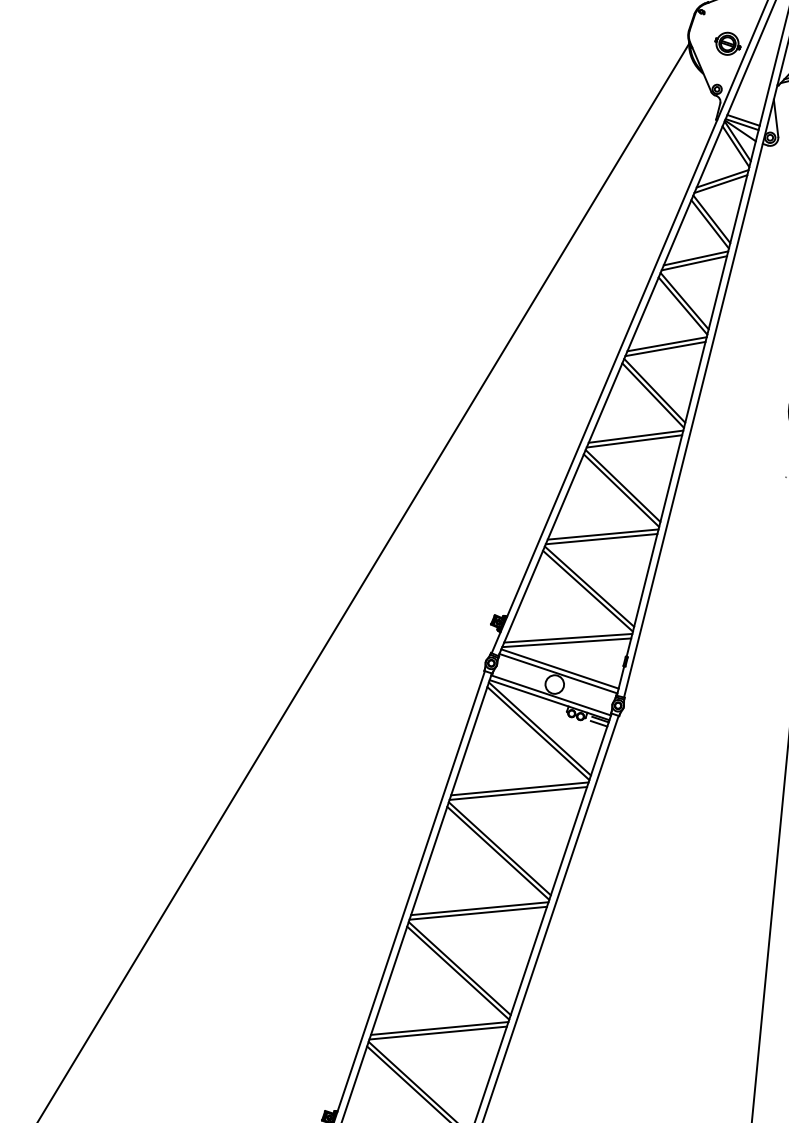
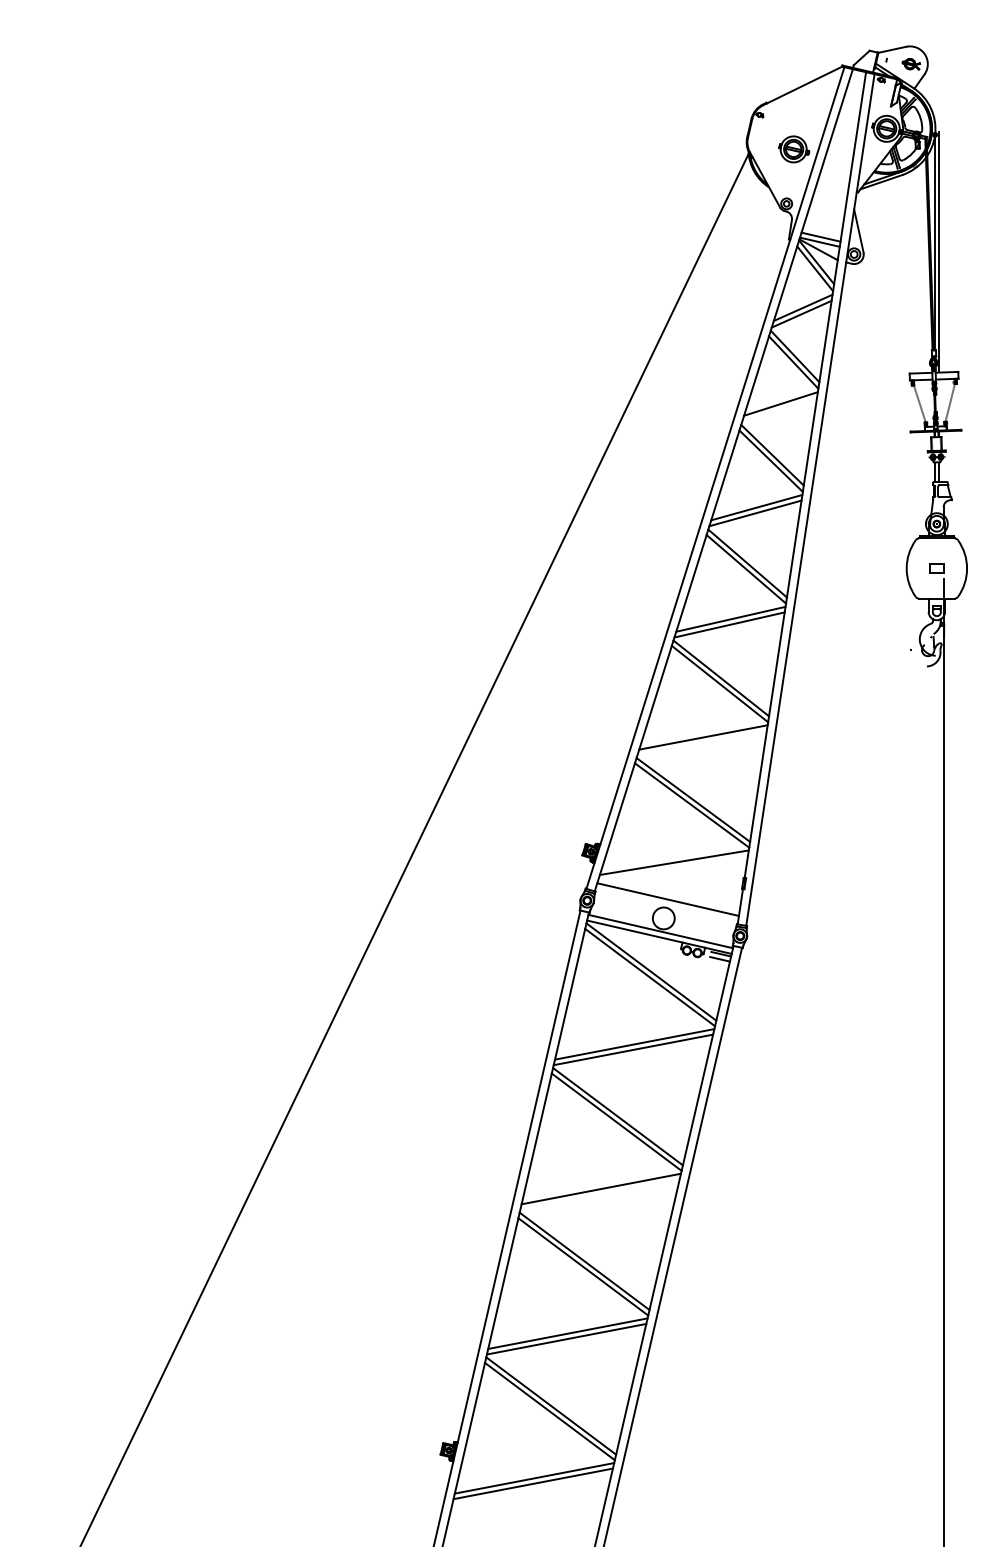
line: (694, 262) -> (779, 409), removed
line: (601, 538) -> (701, 742), removed
line: (567, 642) -> (673, 867), removed
line: (558, 673) -> (666, 904), removed
line: (477, 913) -> (599, 1194), removed

